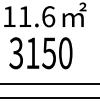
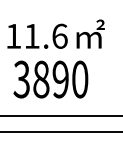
text: (40, 53) -> (50, 79), 3150 -> 3890

